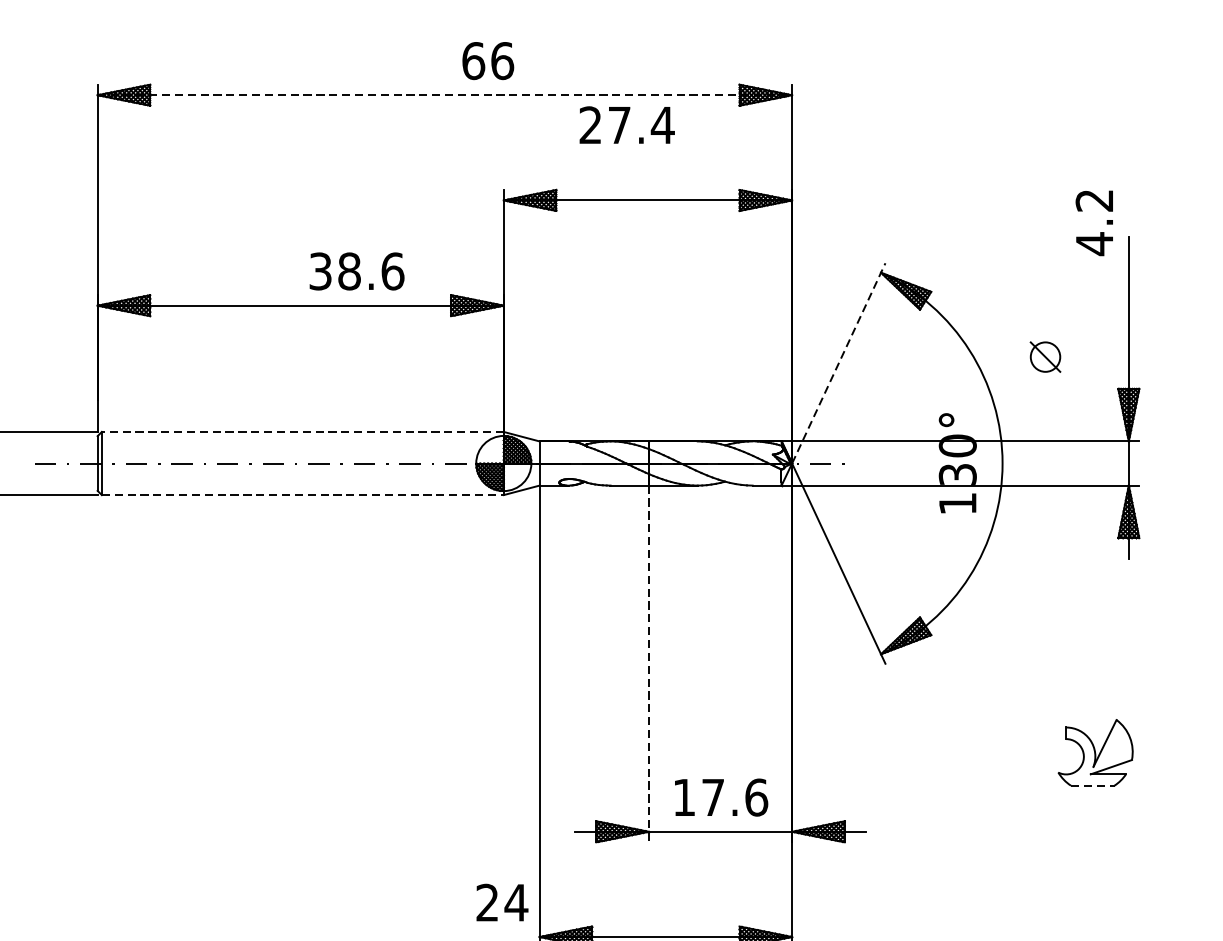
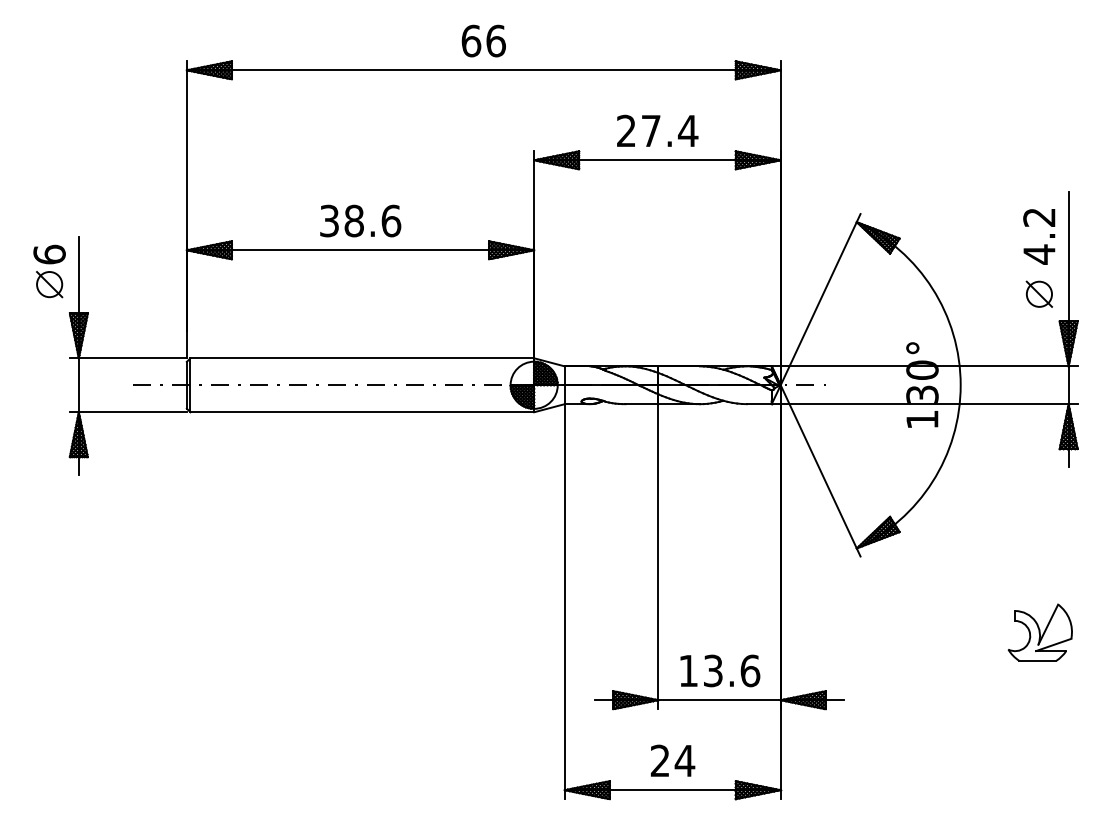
text: (487, 60) -> (483, 40), moved
line: (444, 95) -> (483, 70), dashed -> solid
text: (626, 124) -> (657, 130), moved
text: (1094, 222) -> (1039, 236), moved
text: (356, 270) -> (360, 220), moved
part: (1044, 356) -> (1038, 293), moved
line: (838, 363) -> (820, 299), dashed -> solid
line: (303, 432) -> (362, 358), dashed -> solid
line: (303, 495) -> (362, 412), dashed -> solid
line: (649, 663) -> (658, 556), dashed -> solid
line: (1092, 785) -> (1037, 660), dashed -> solid
text: (713, 797) -> (713, 670), 17.6 -> 13.6
text: (503, 902) -> (673, 760), moved

